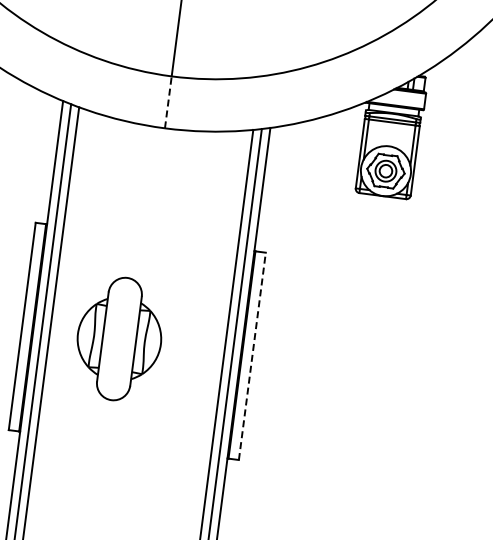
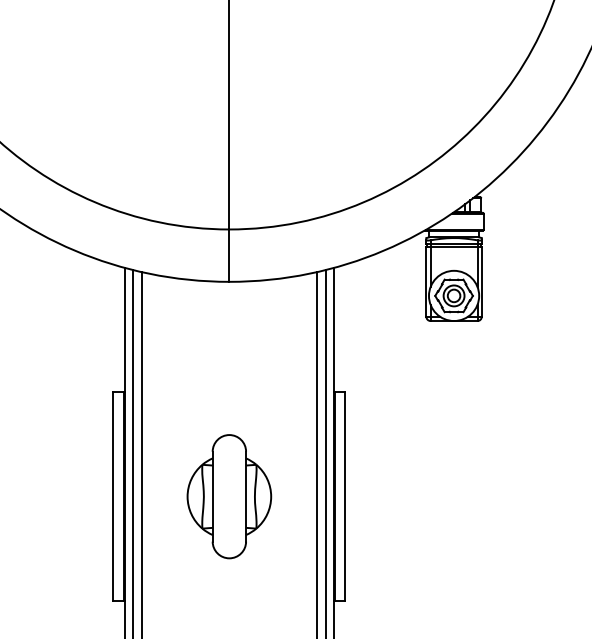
line: (168, 102) -> (229, 255), dashed -> solid
part: (119, 338) -> (229, 496), moved
line: (252, 356) -> (345, 496), dashed -> solid

